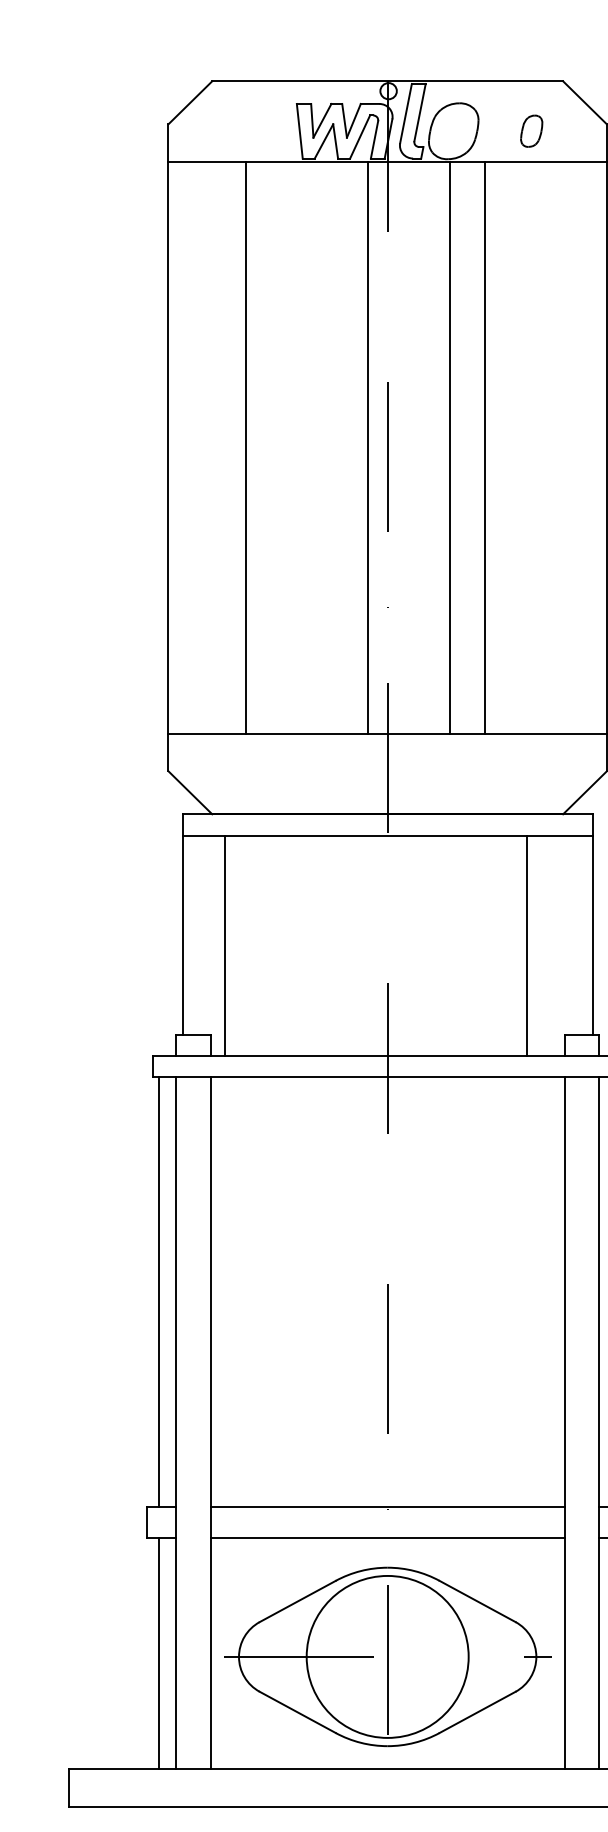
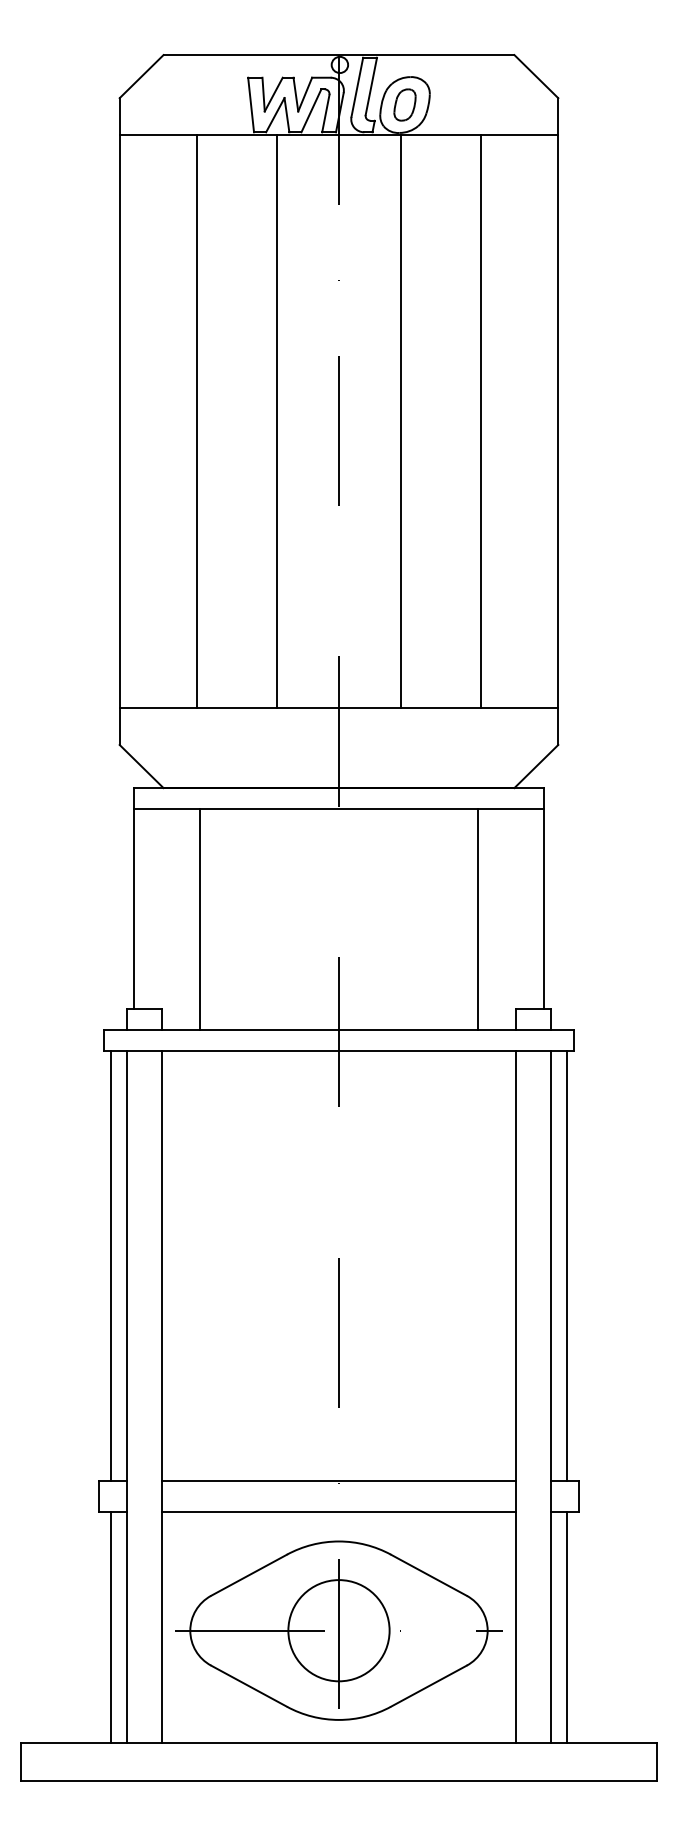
part: (531, 130) -> (404, 104), moved
line: (368, 447) -> (276, 421), moved
line: (485, 447) -> (480, 421), moved
line: (225, 945) -> (200, 919), moved
circle: (387, 1656) -> (338, 1630), size x0.62

